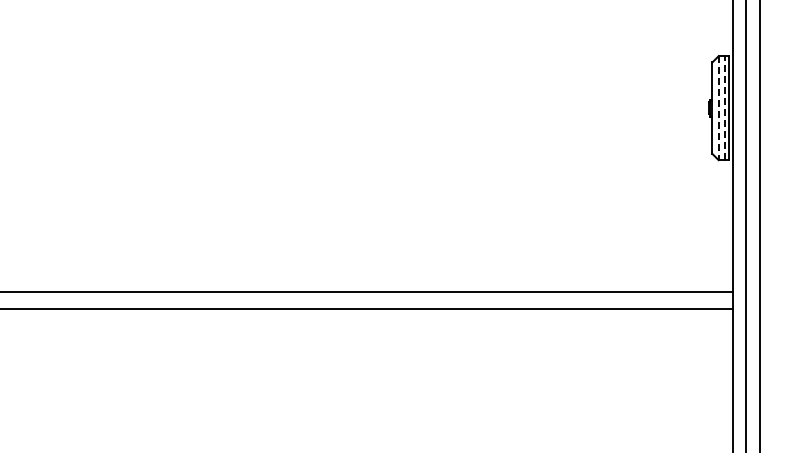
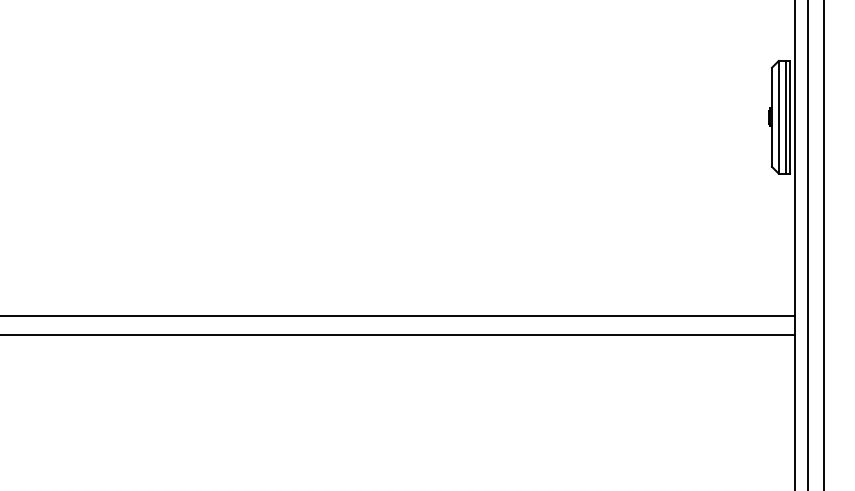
line: (724, 107) -> (785, 116), dashed -> solid
line: (718, 108) -> (778, 117), dashed -> solid

